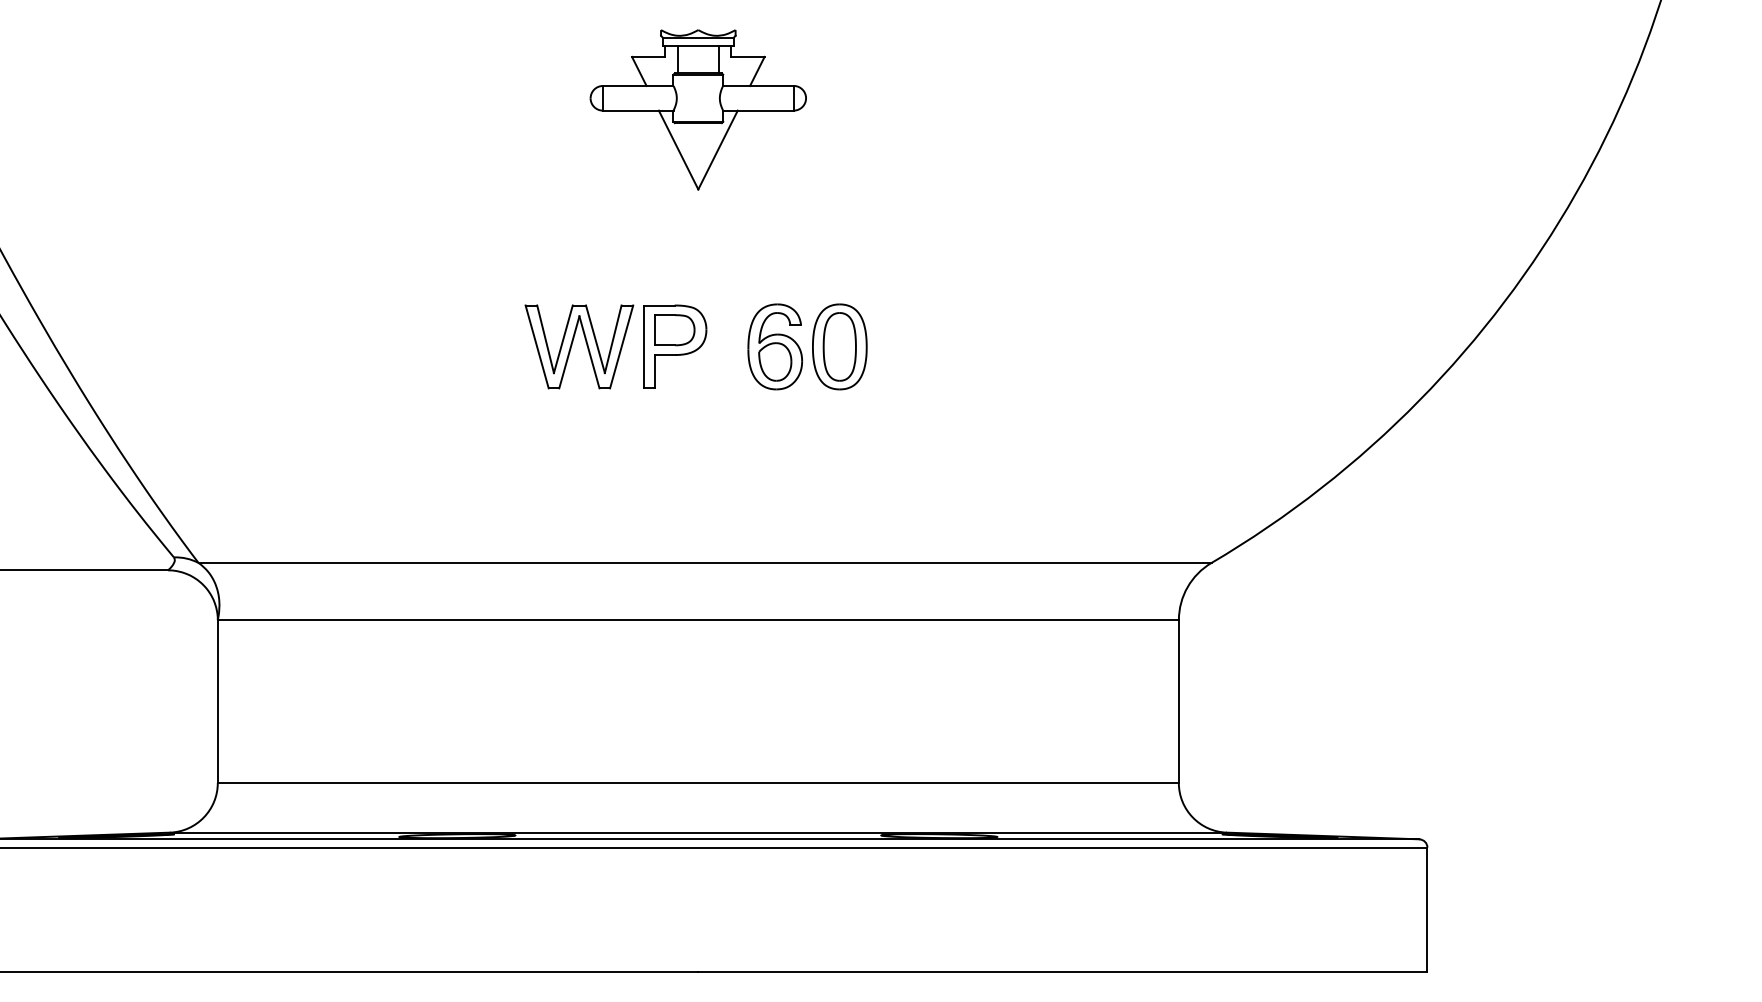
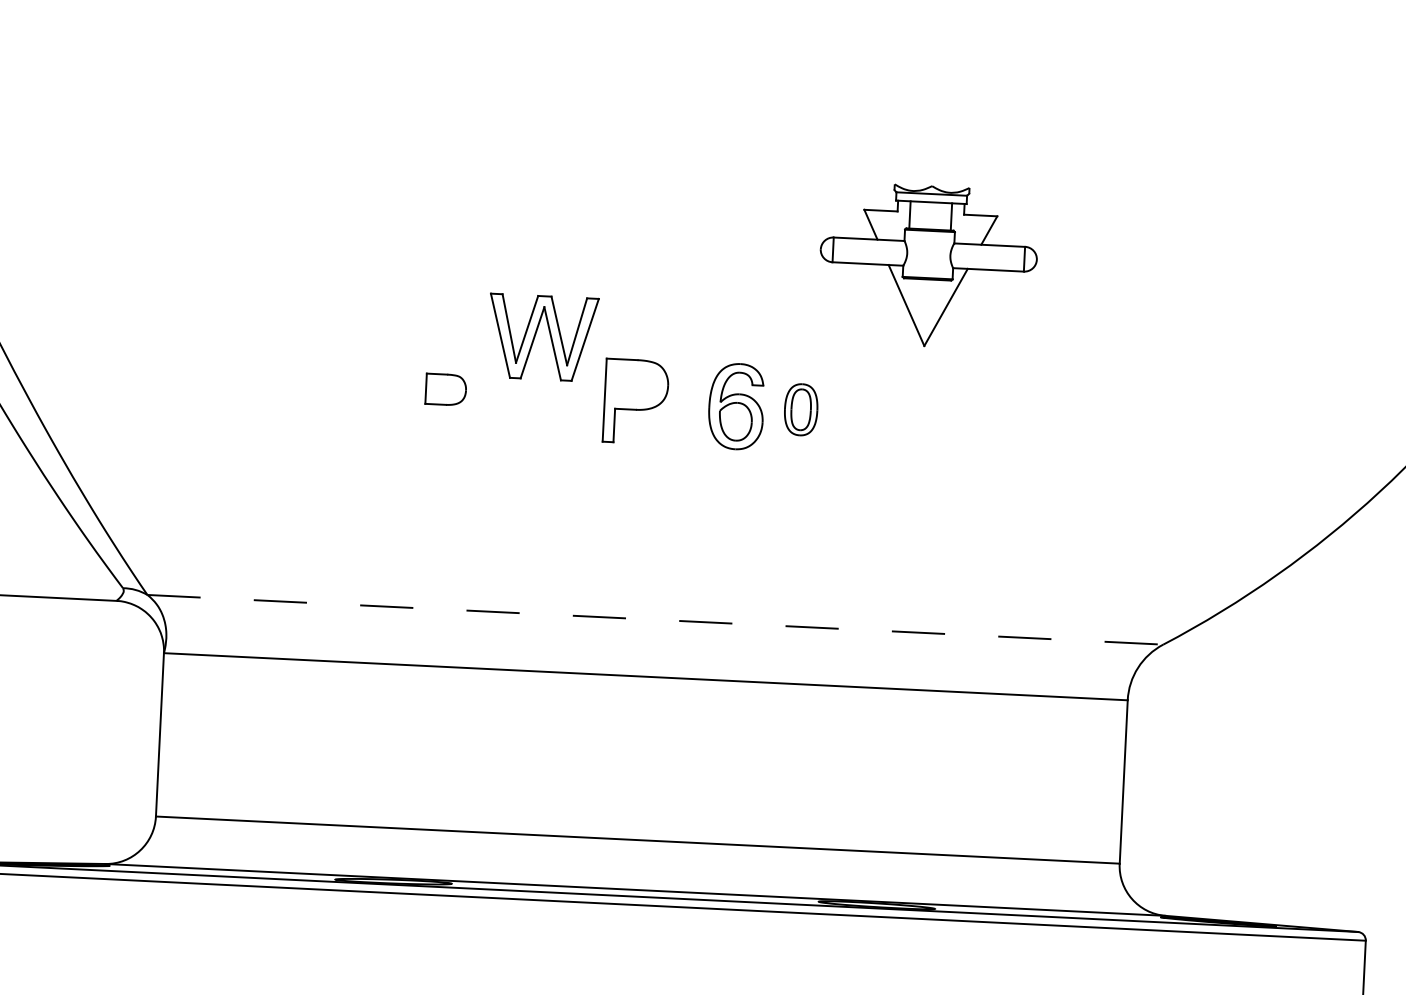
part: (697, 109) -> (927, 265), moved
part: (674, 330) -> (445, 389), moved
part: (586, 346) -> (549, 337), moved
part: (839, 346) -> (800, 409), size x0.6
line: (705, 562) -> (655, 619), solid -> dashed

